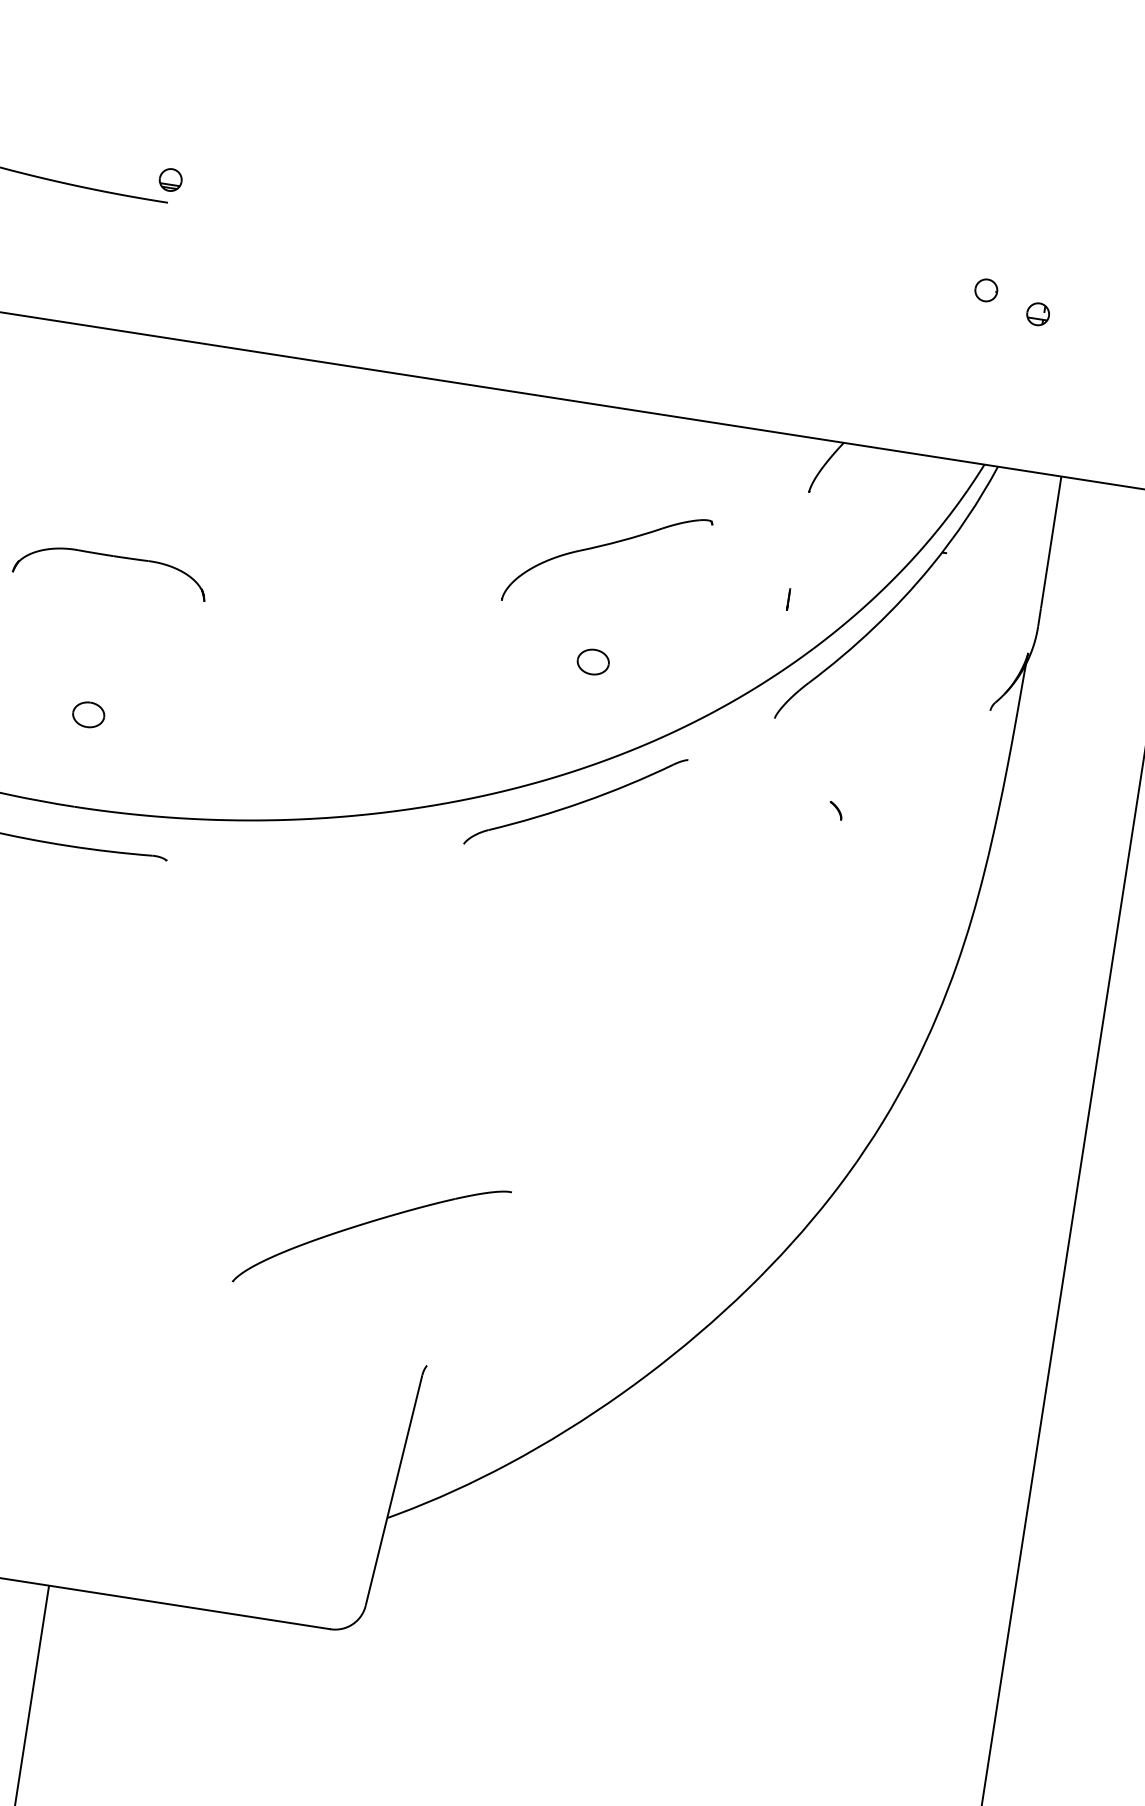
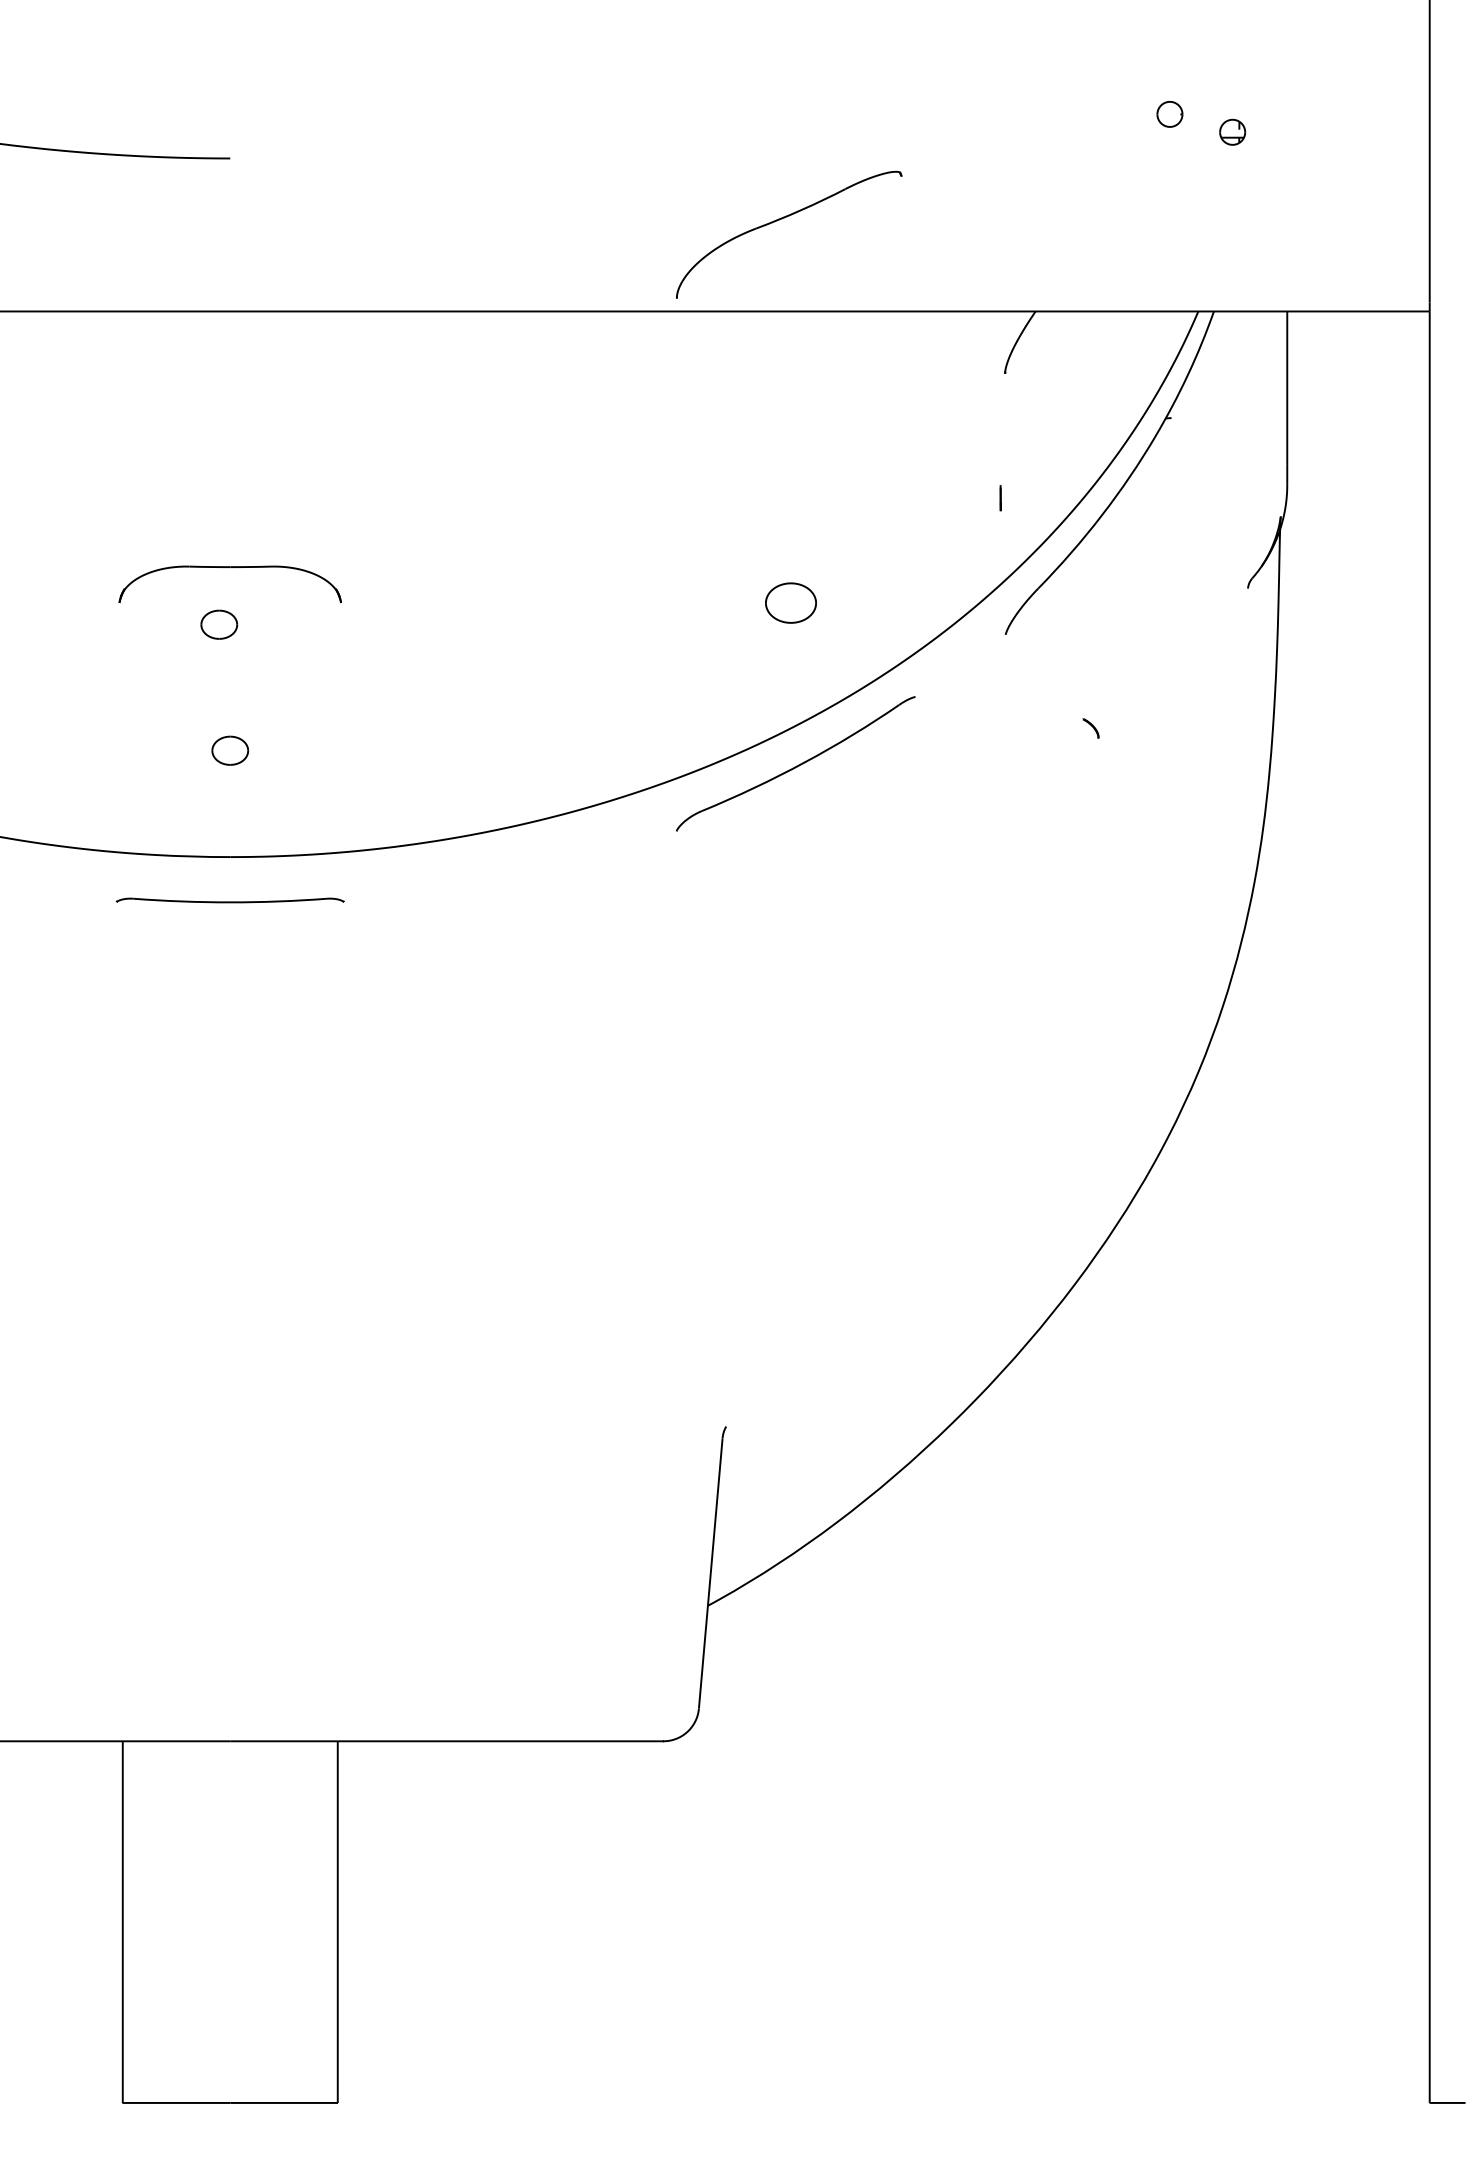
part: (170, 179) -> (229, 131), removed
part: (603, 546) -> (782, 219), moved
part: (96, 604) -> (219, 624), added
part: (592, 661) -> (790, 602), size x1.4
part: (368, 1223) -> (635, 1276), removed

